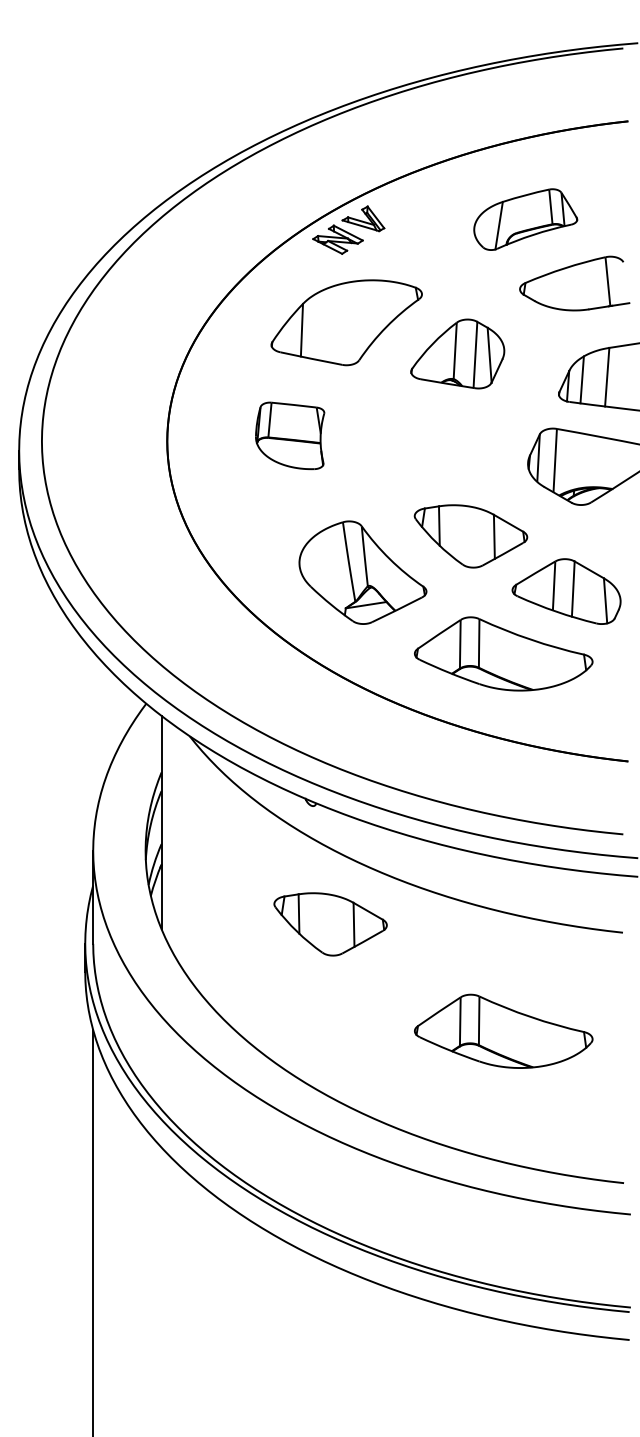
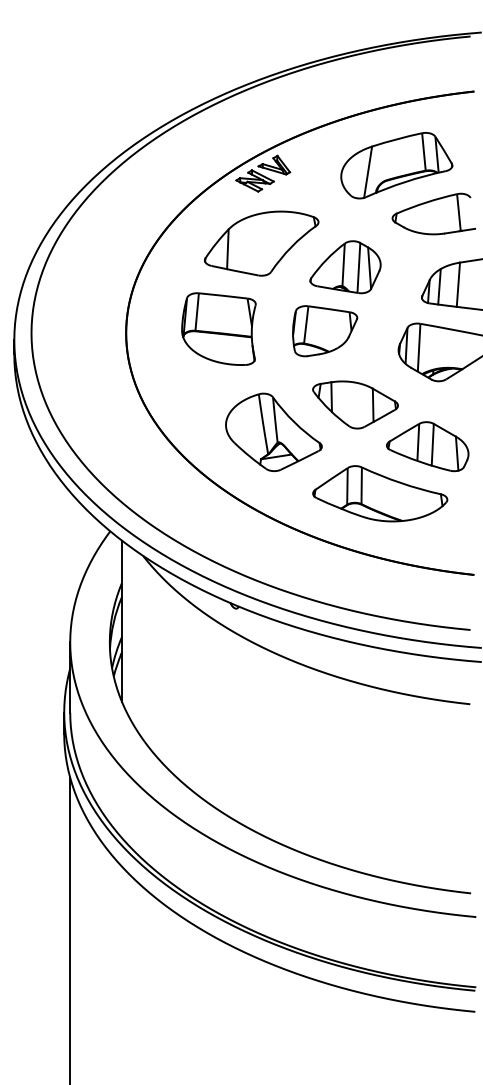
part: (525, 219) -> (396, 165), size x1.43
part: (289, 435) -> (218, 328), size x1.43
part: (431, 439) -> (325, 331), added
part: (330, 923) -> (249, 697), removed
part: (504, 1031) -> (380, 778), removed

